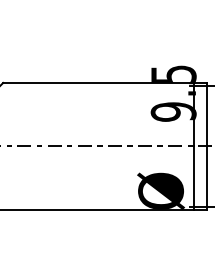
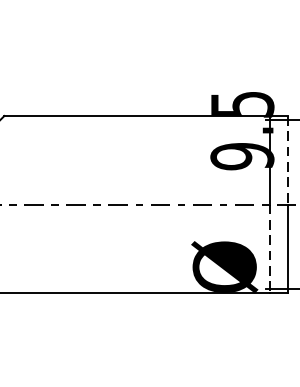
line: (206, 114) -> (288, 160), solid -> dashed
line: (193, 178) -> (270, 249), solid -> dashed

